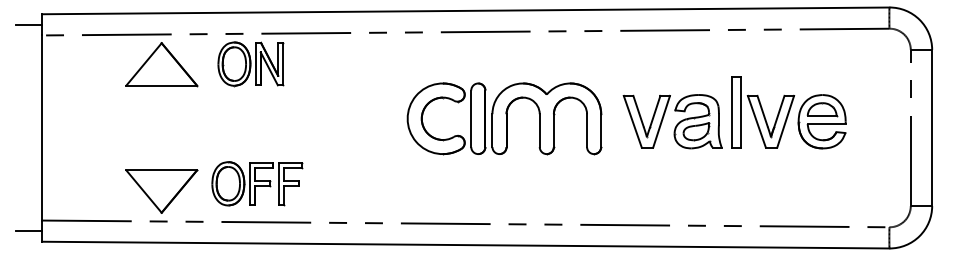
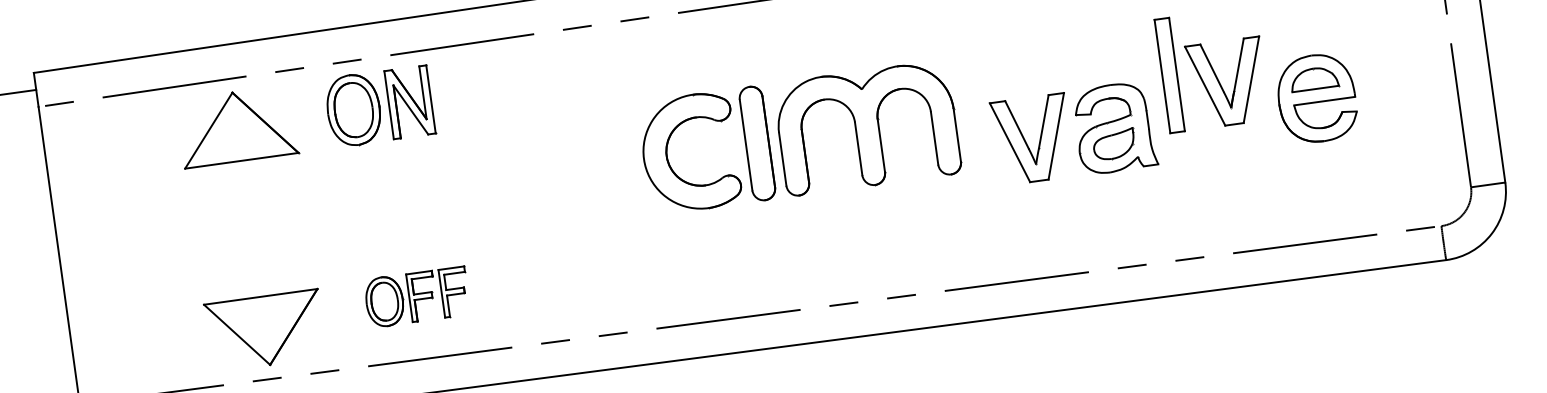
part: (672, 121) -> (1073, 133), moved
part: (821, 121) -> (1315, 98), moved
part: (257, 183) -> (417, 296), size x0.7

